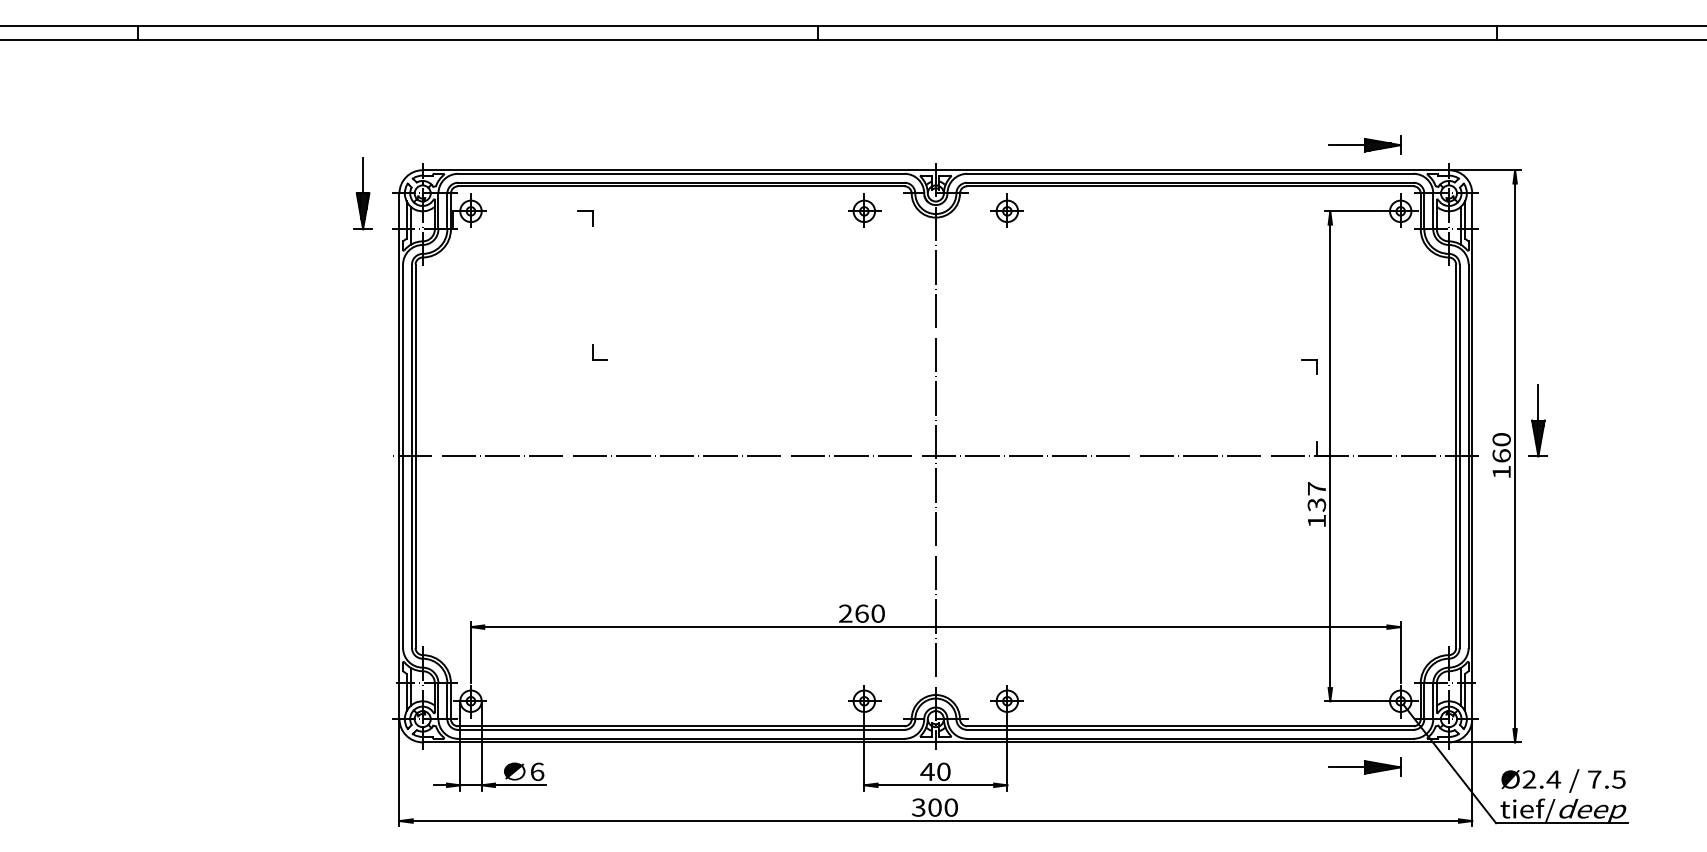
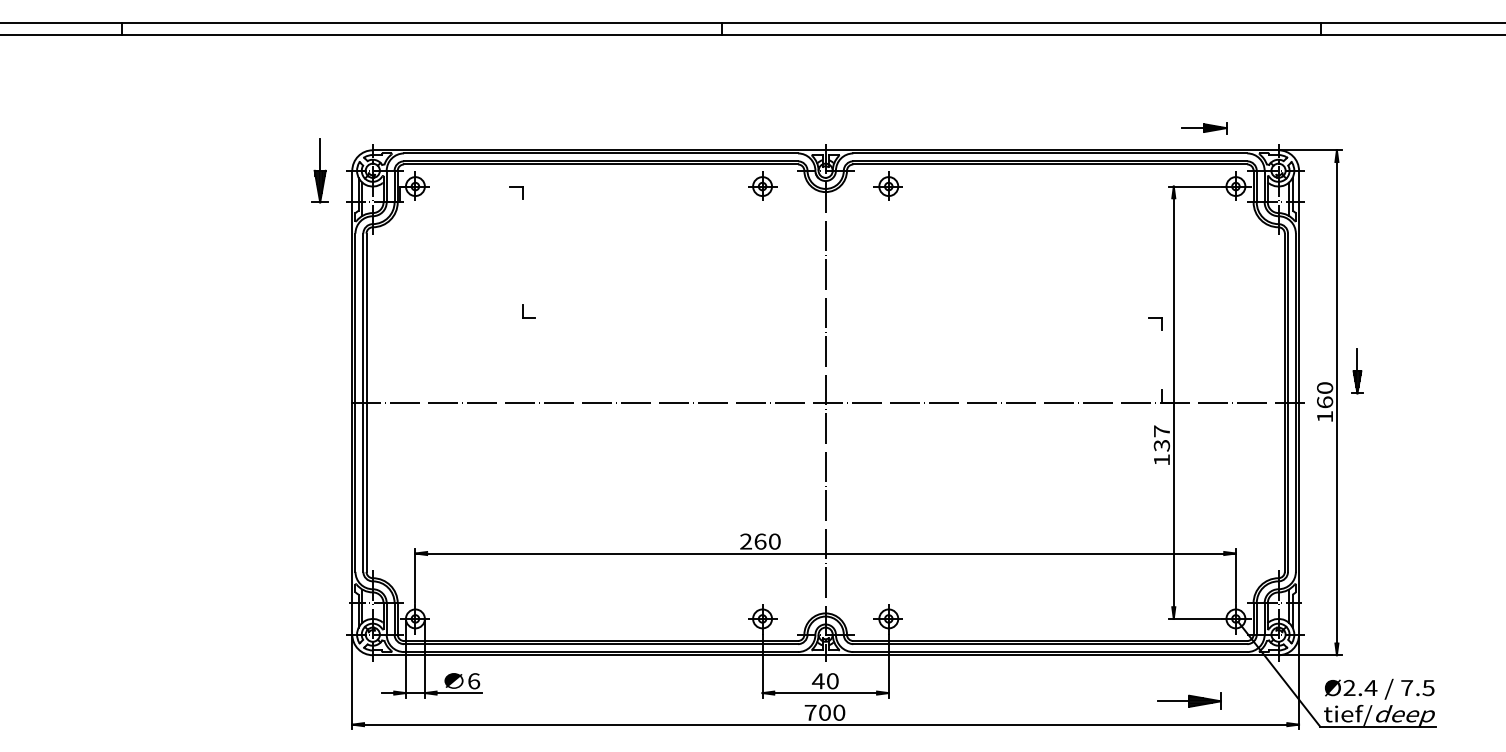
part: (1365, 144) -> (1204, 127), size x0.7
part: (1538, 420) -> (1357, 371), size x0.7
part: (1365, 766) -> (1189, 700), moved
text: (918, 807) -> (810, 712), 300 -> 700

